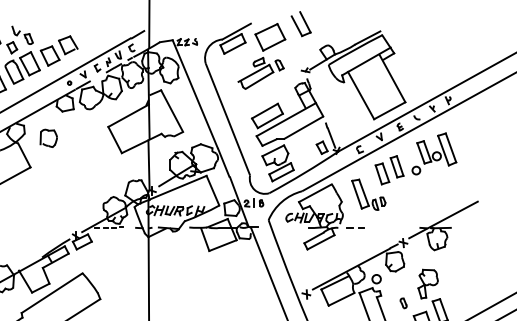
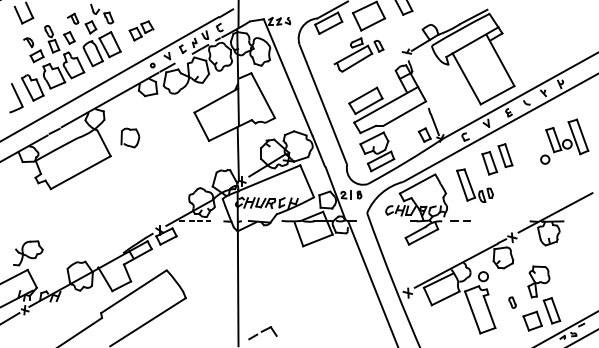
part: (59, 50) -> (141, 30), size x0.6
part: (48, 137) -> (130, 137), moved
part: (434, 153) -> (564, 141), moved

